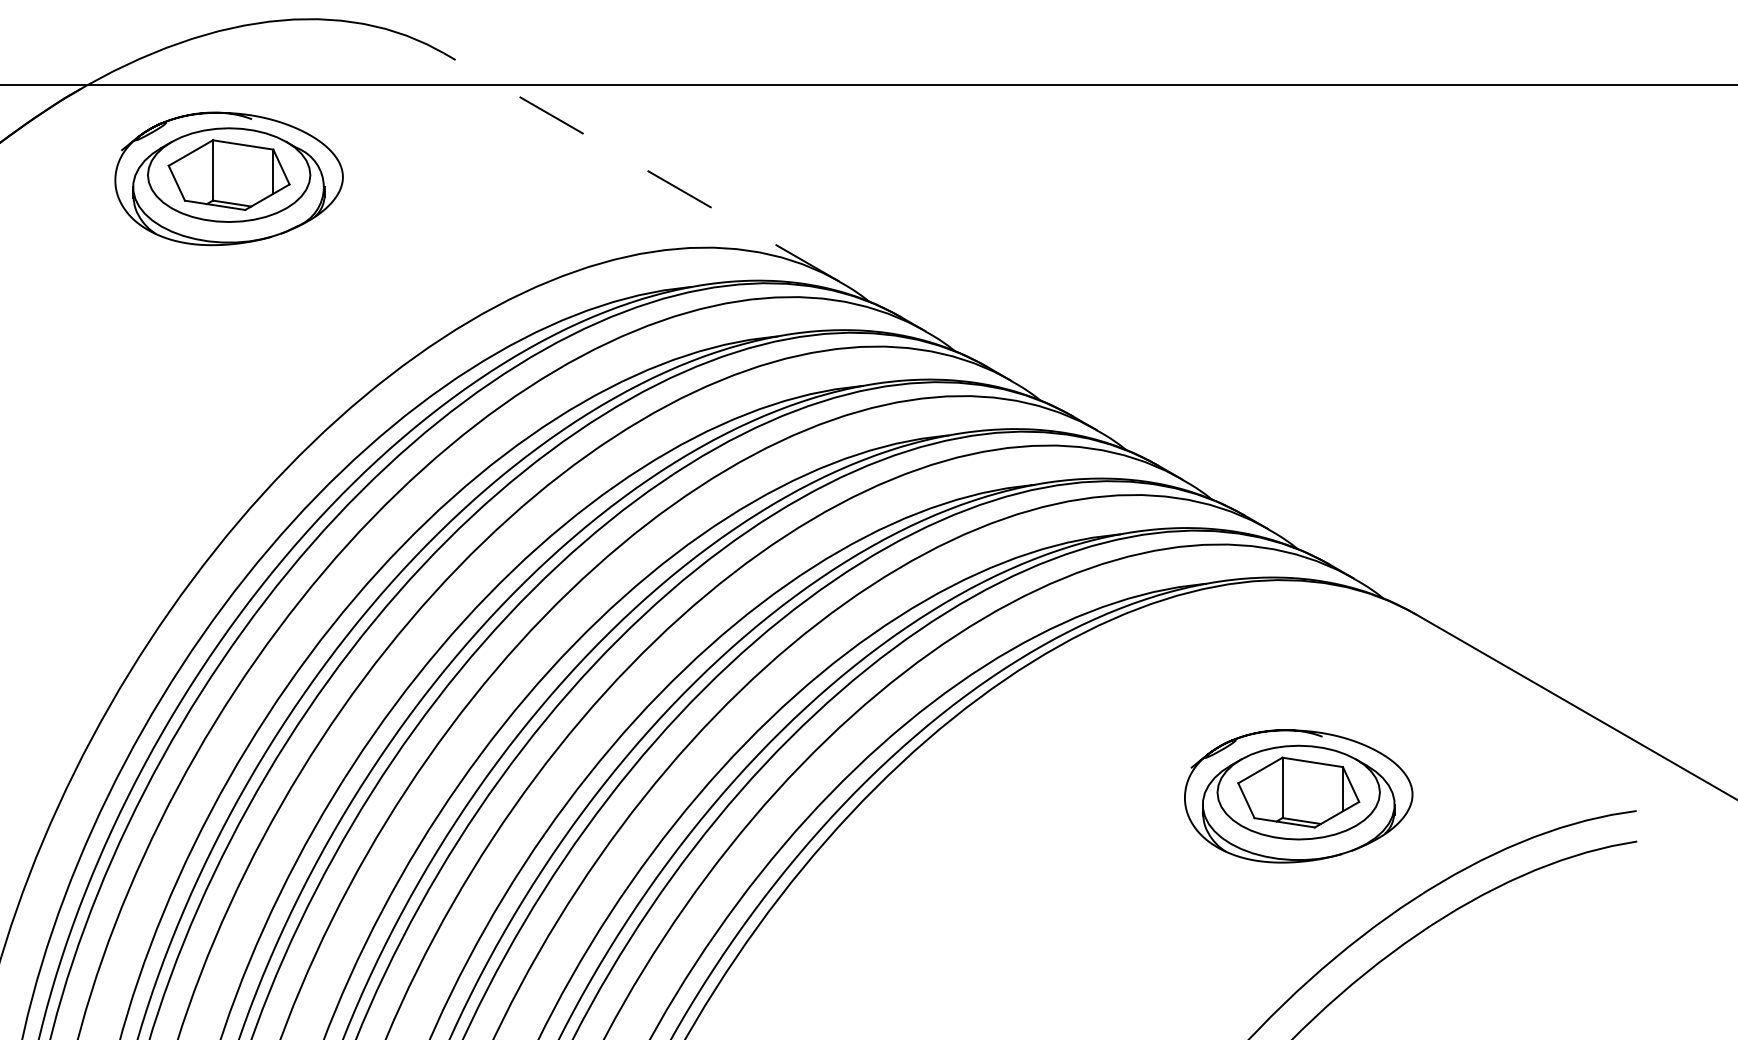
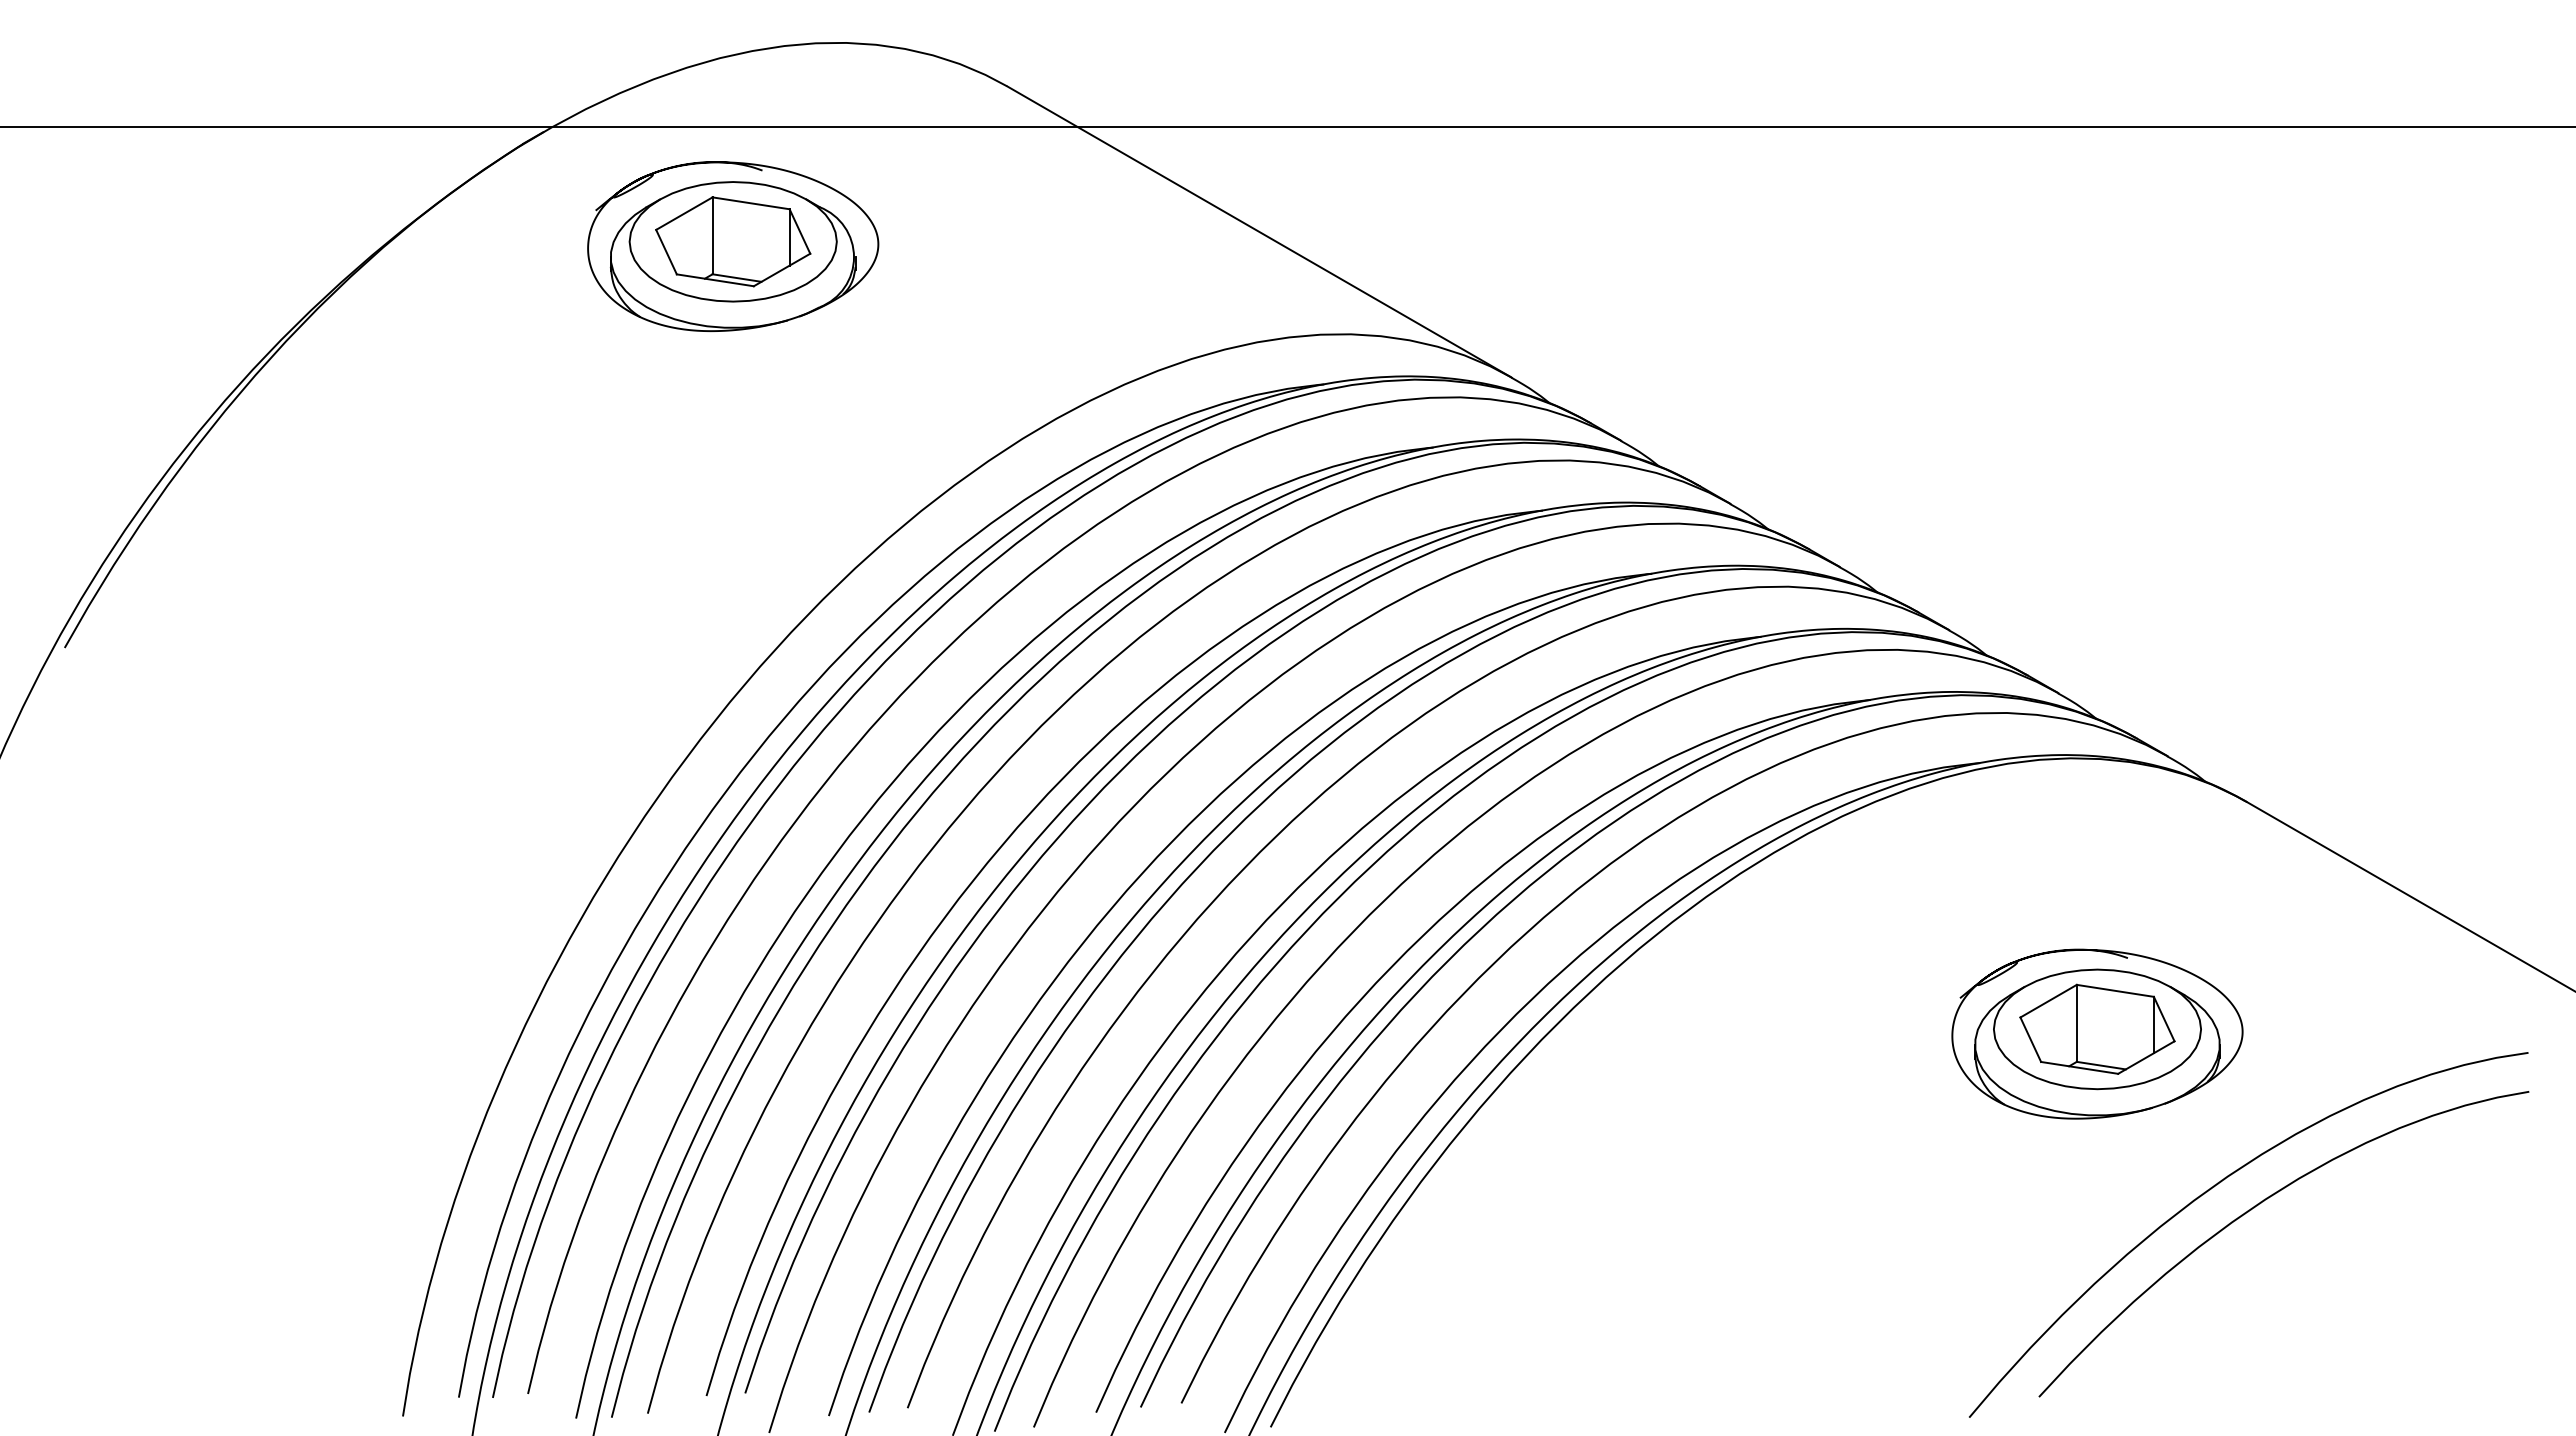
line: (641, 167) -> (1259, 231), dashed -> solid

